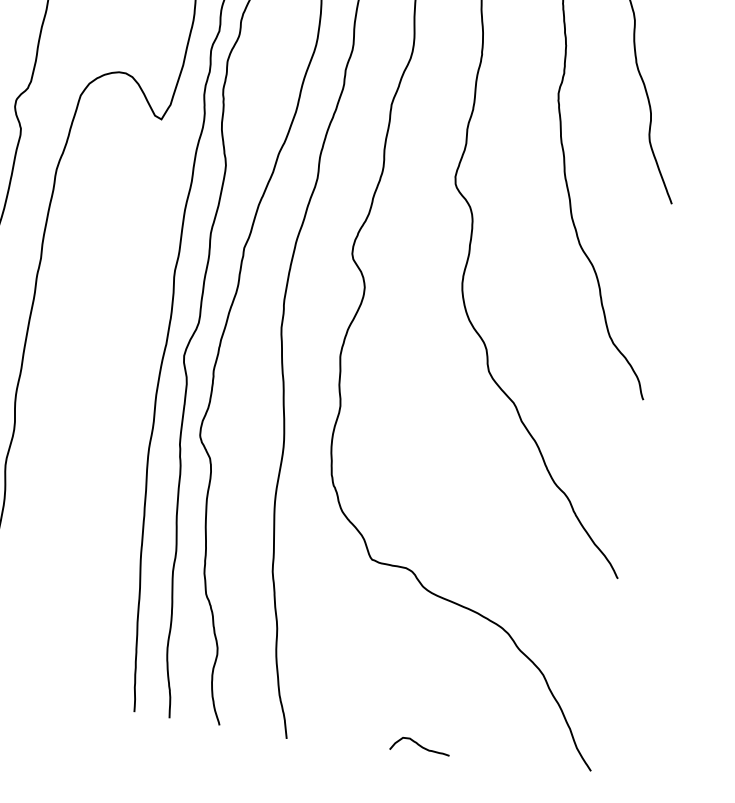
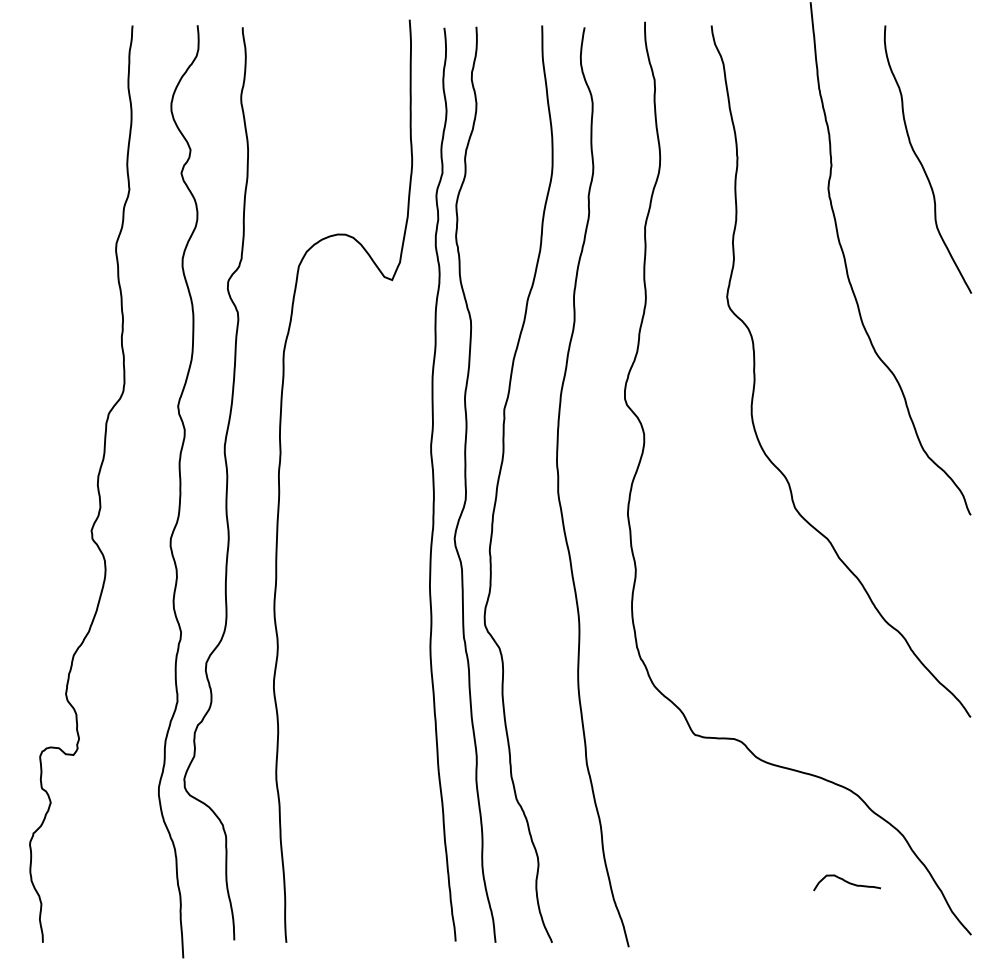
curve: (419, 746) -> (846, 882), moved

